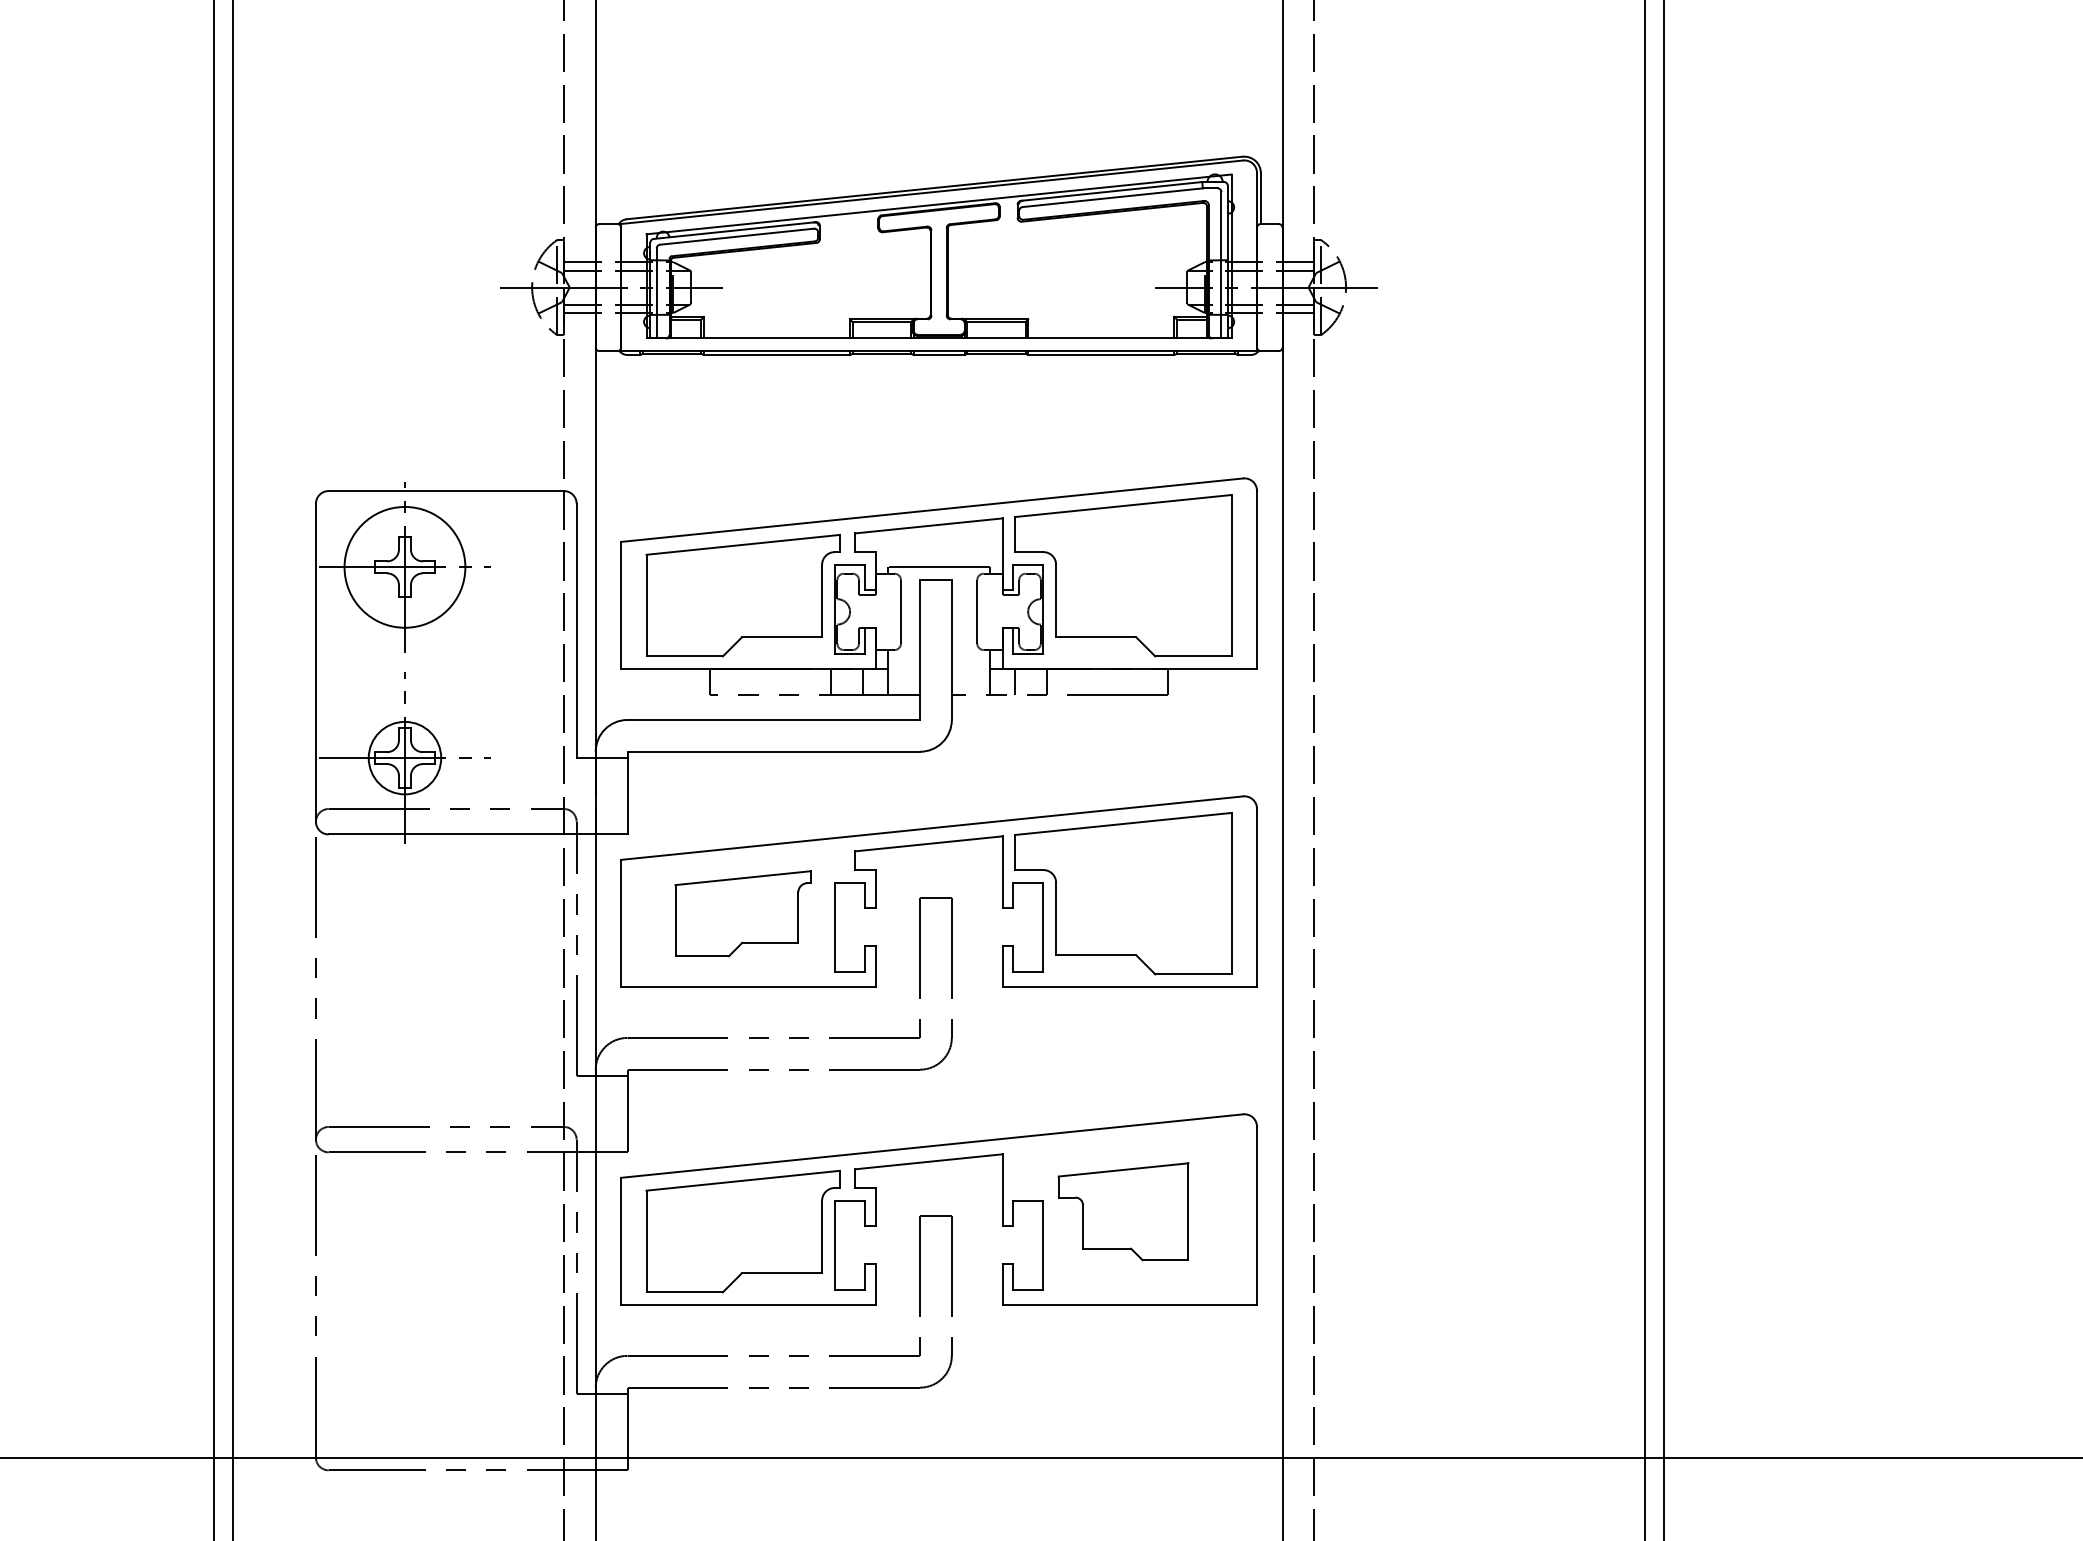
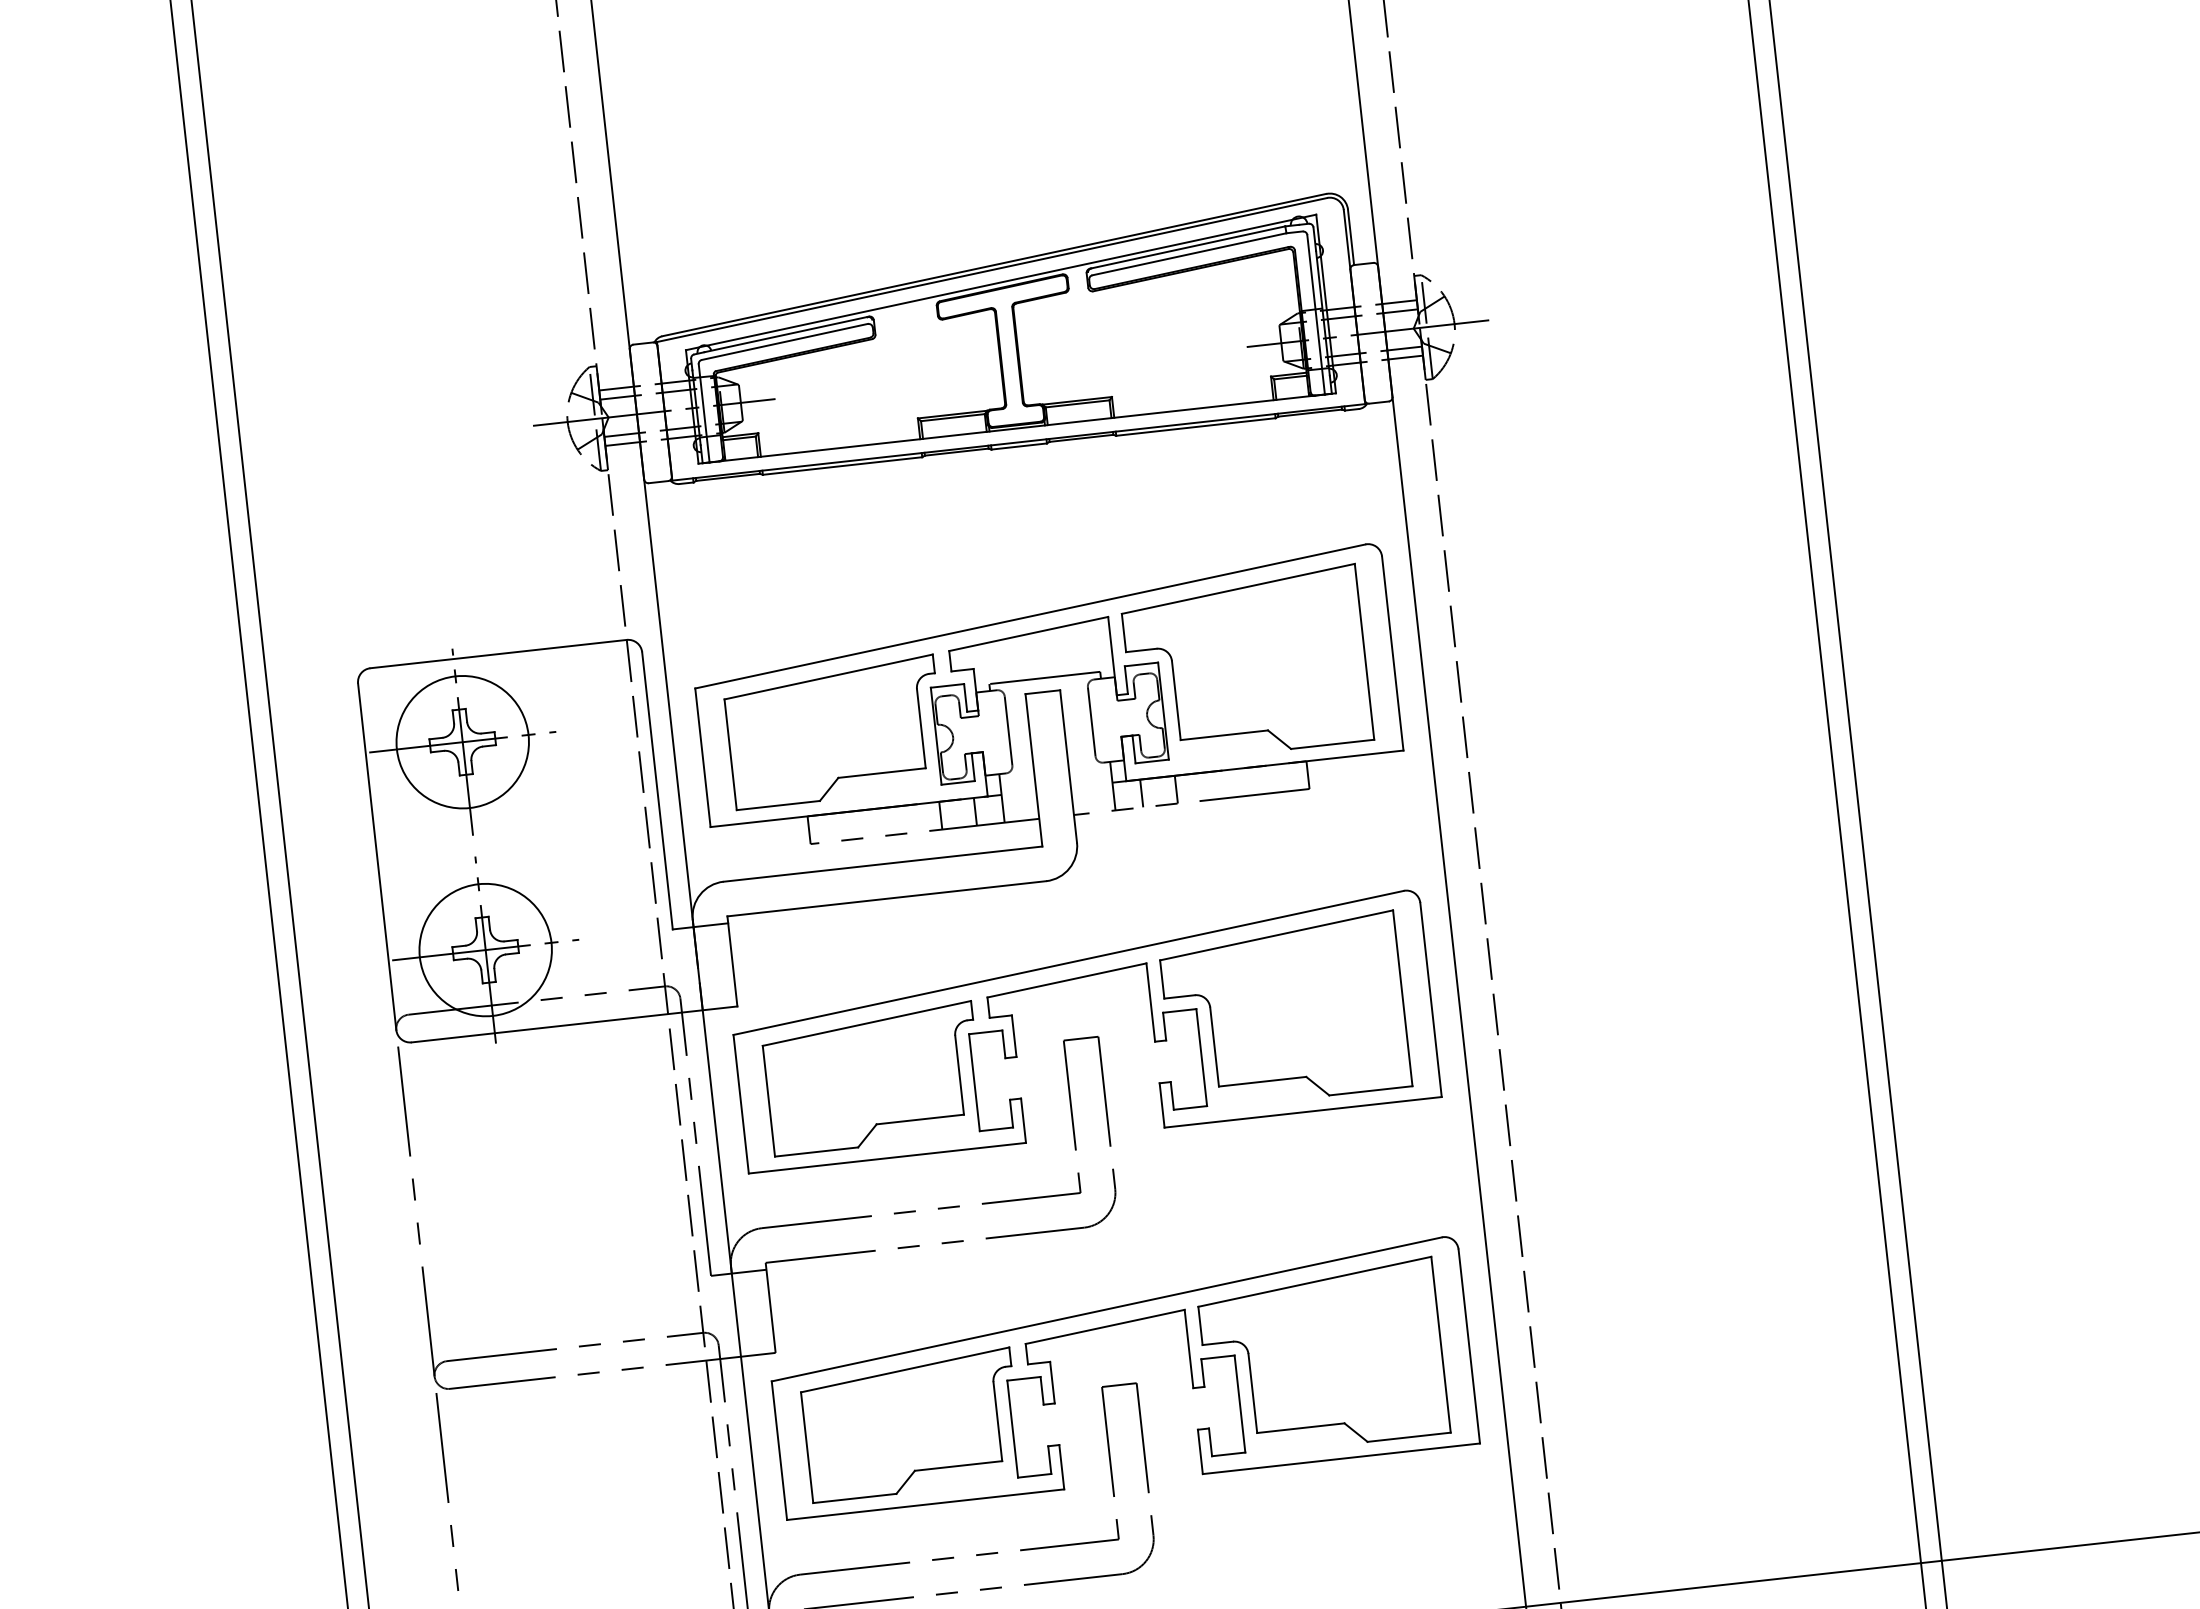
circle: (404, 757) -> (485, 949), size x1.67
part: (742, 913) -> (872, 1078), size x1.43
part: (1123, 1211) -> (1323, 1357), size x1.67

